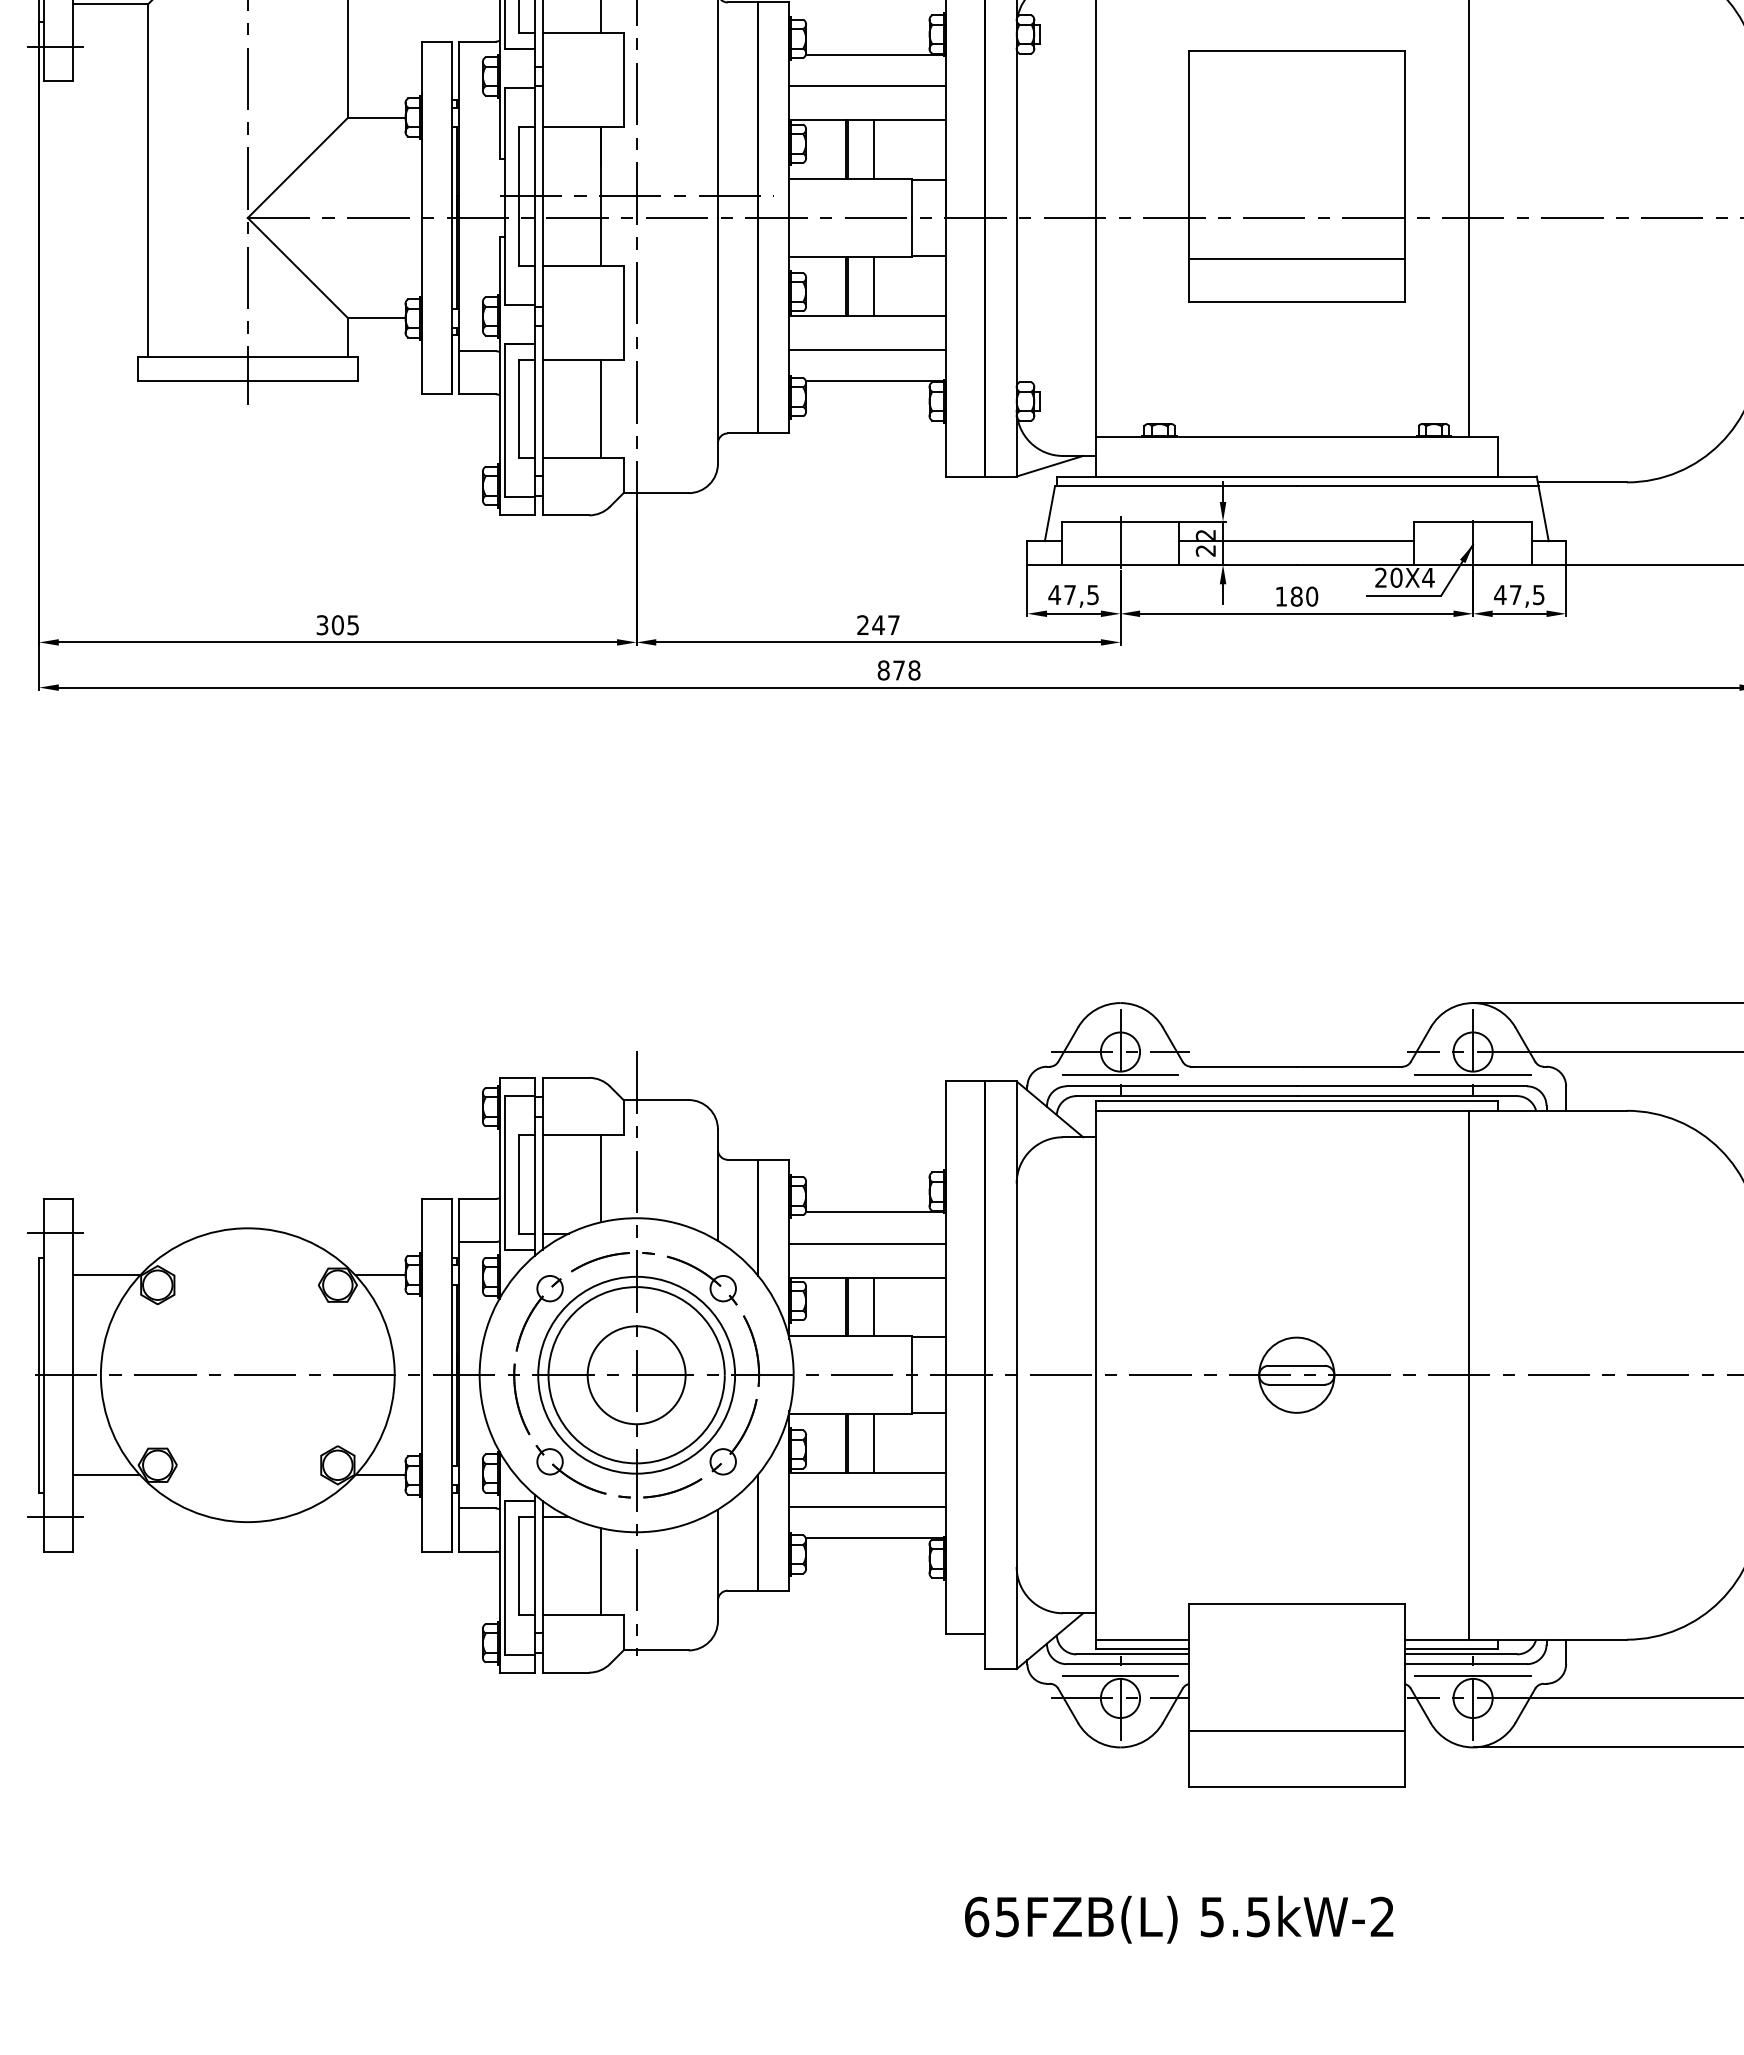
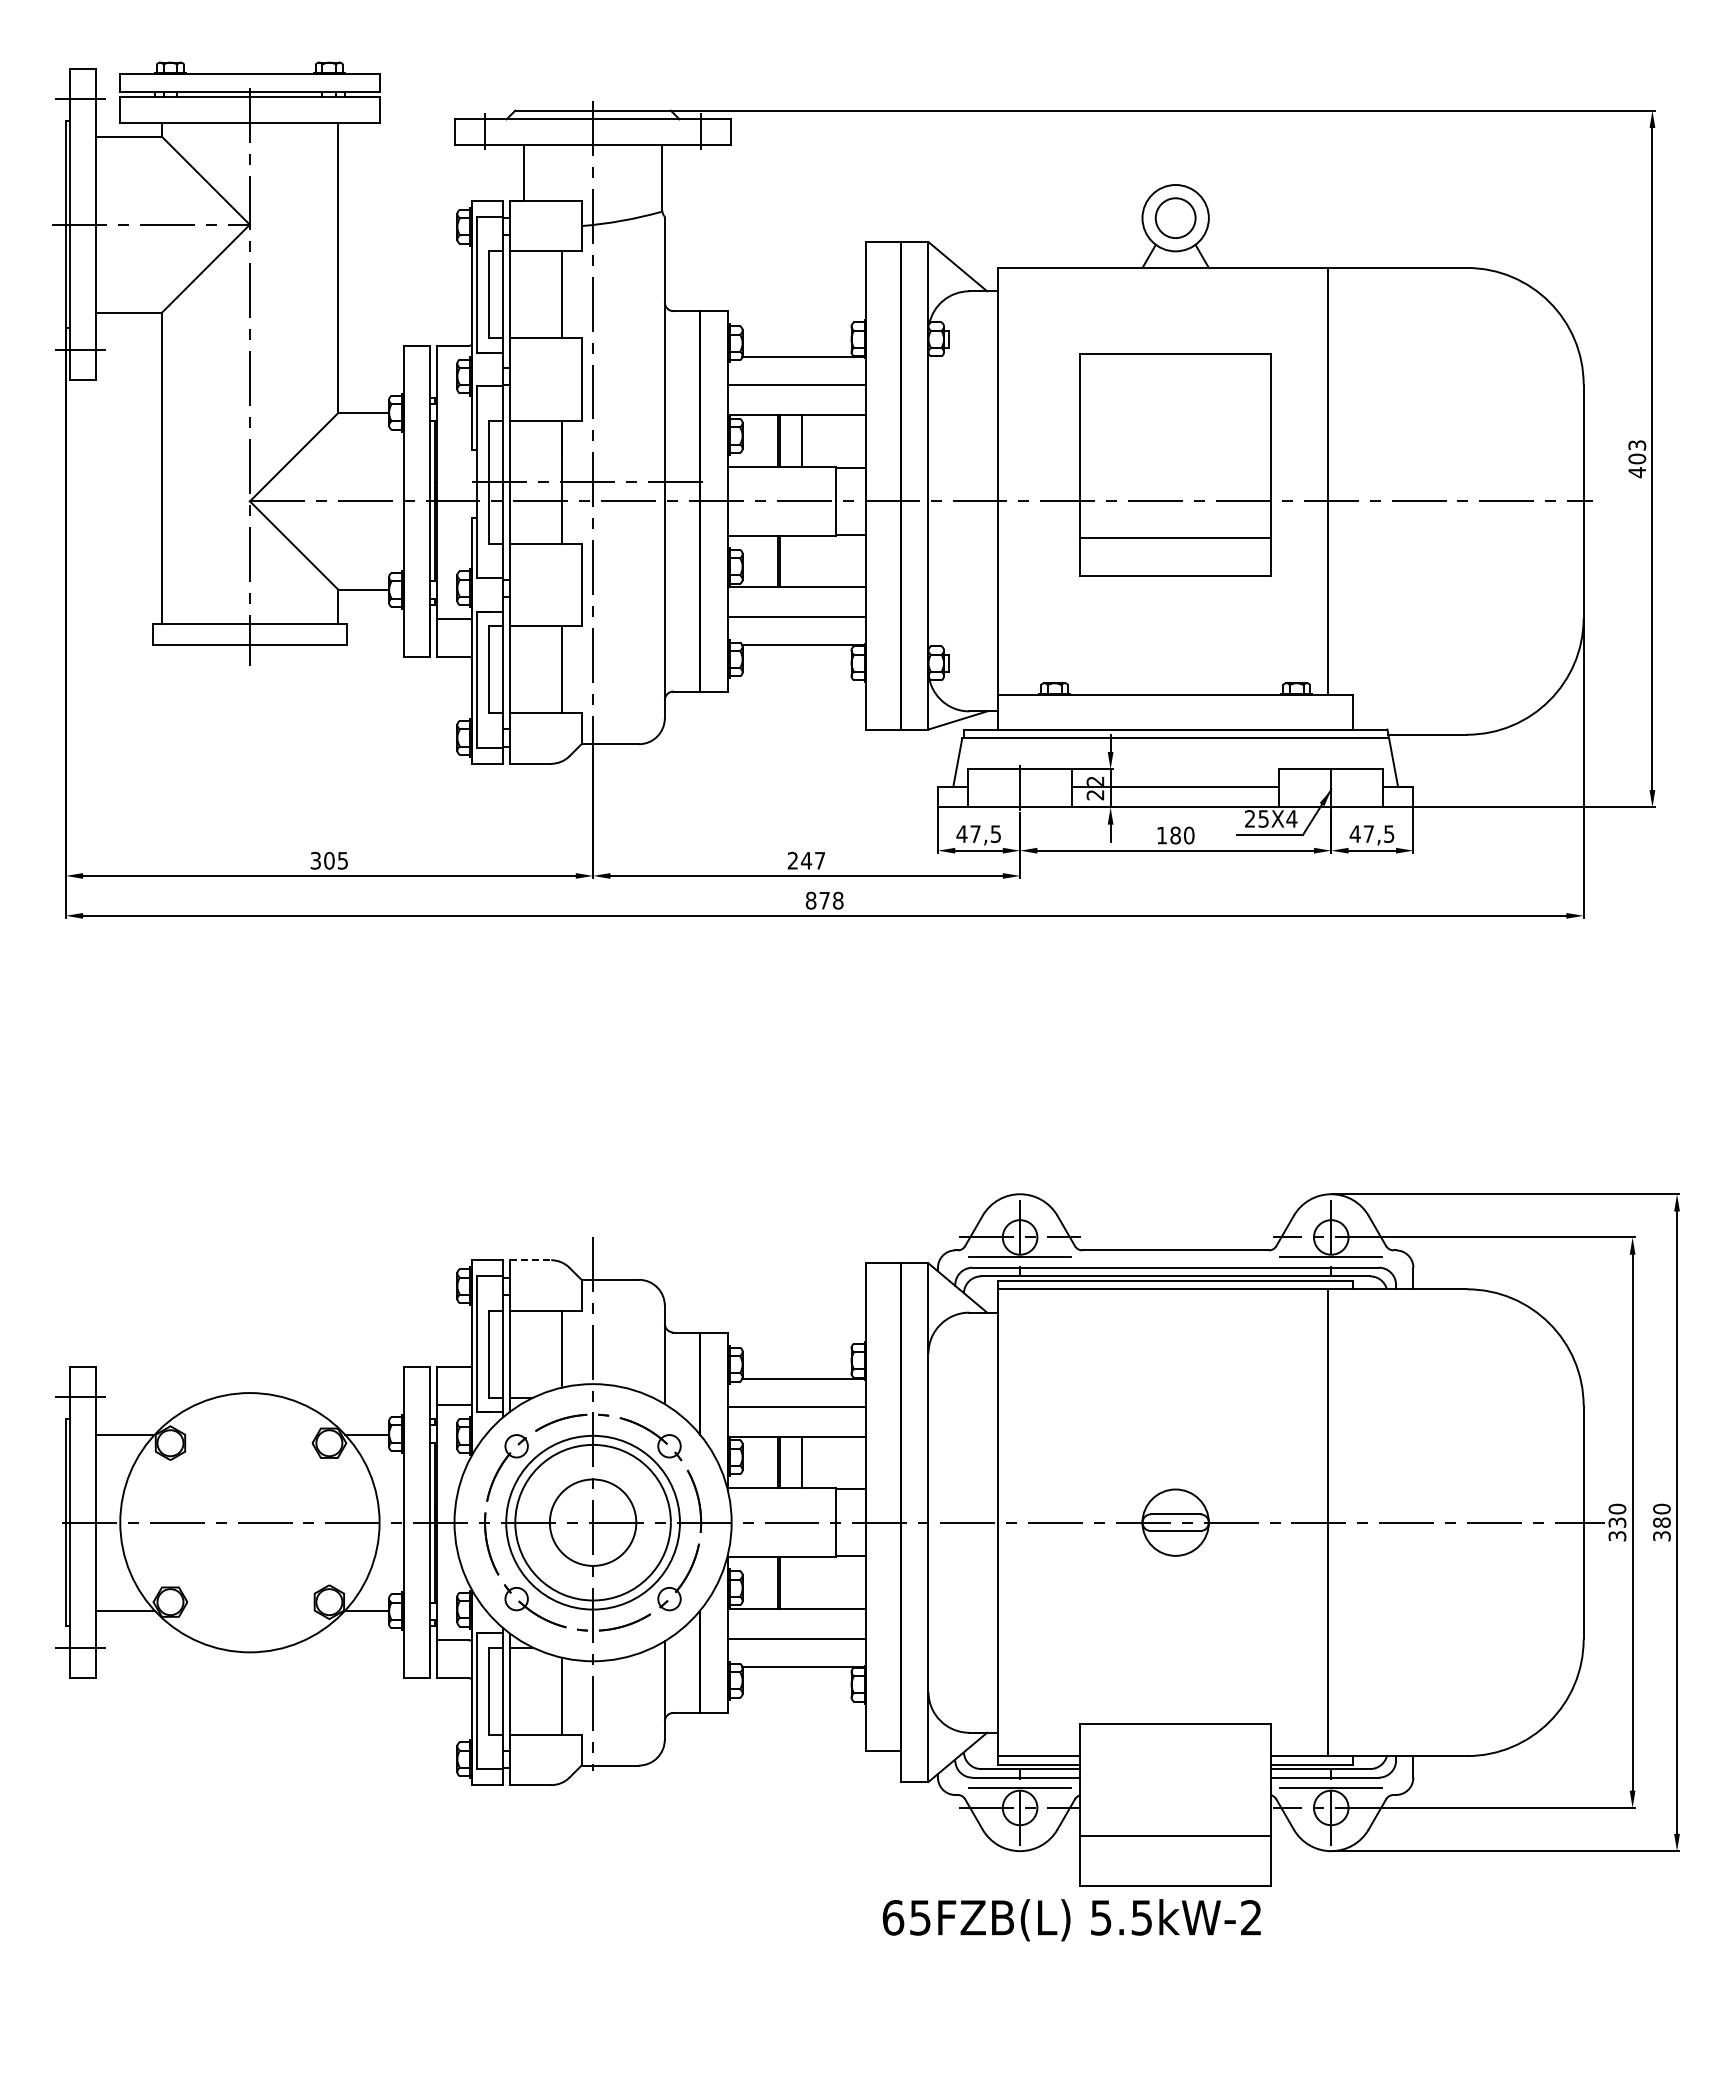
line: (873, 286) -> (802, 561), removed
text: (1396, 577) -> (1263, 818), 20X4 -> 25X4
line: (565, 1078) -> (530, 1260), solid -> dashed
line: (873, 1443) -> (802, 1582), removed
text: (1178, 1920) -> (1071, 1920), moved

